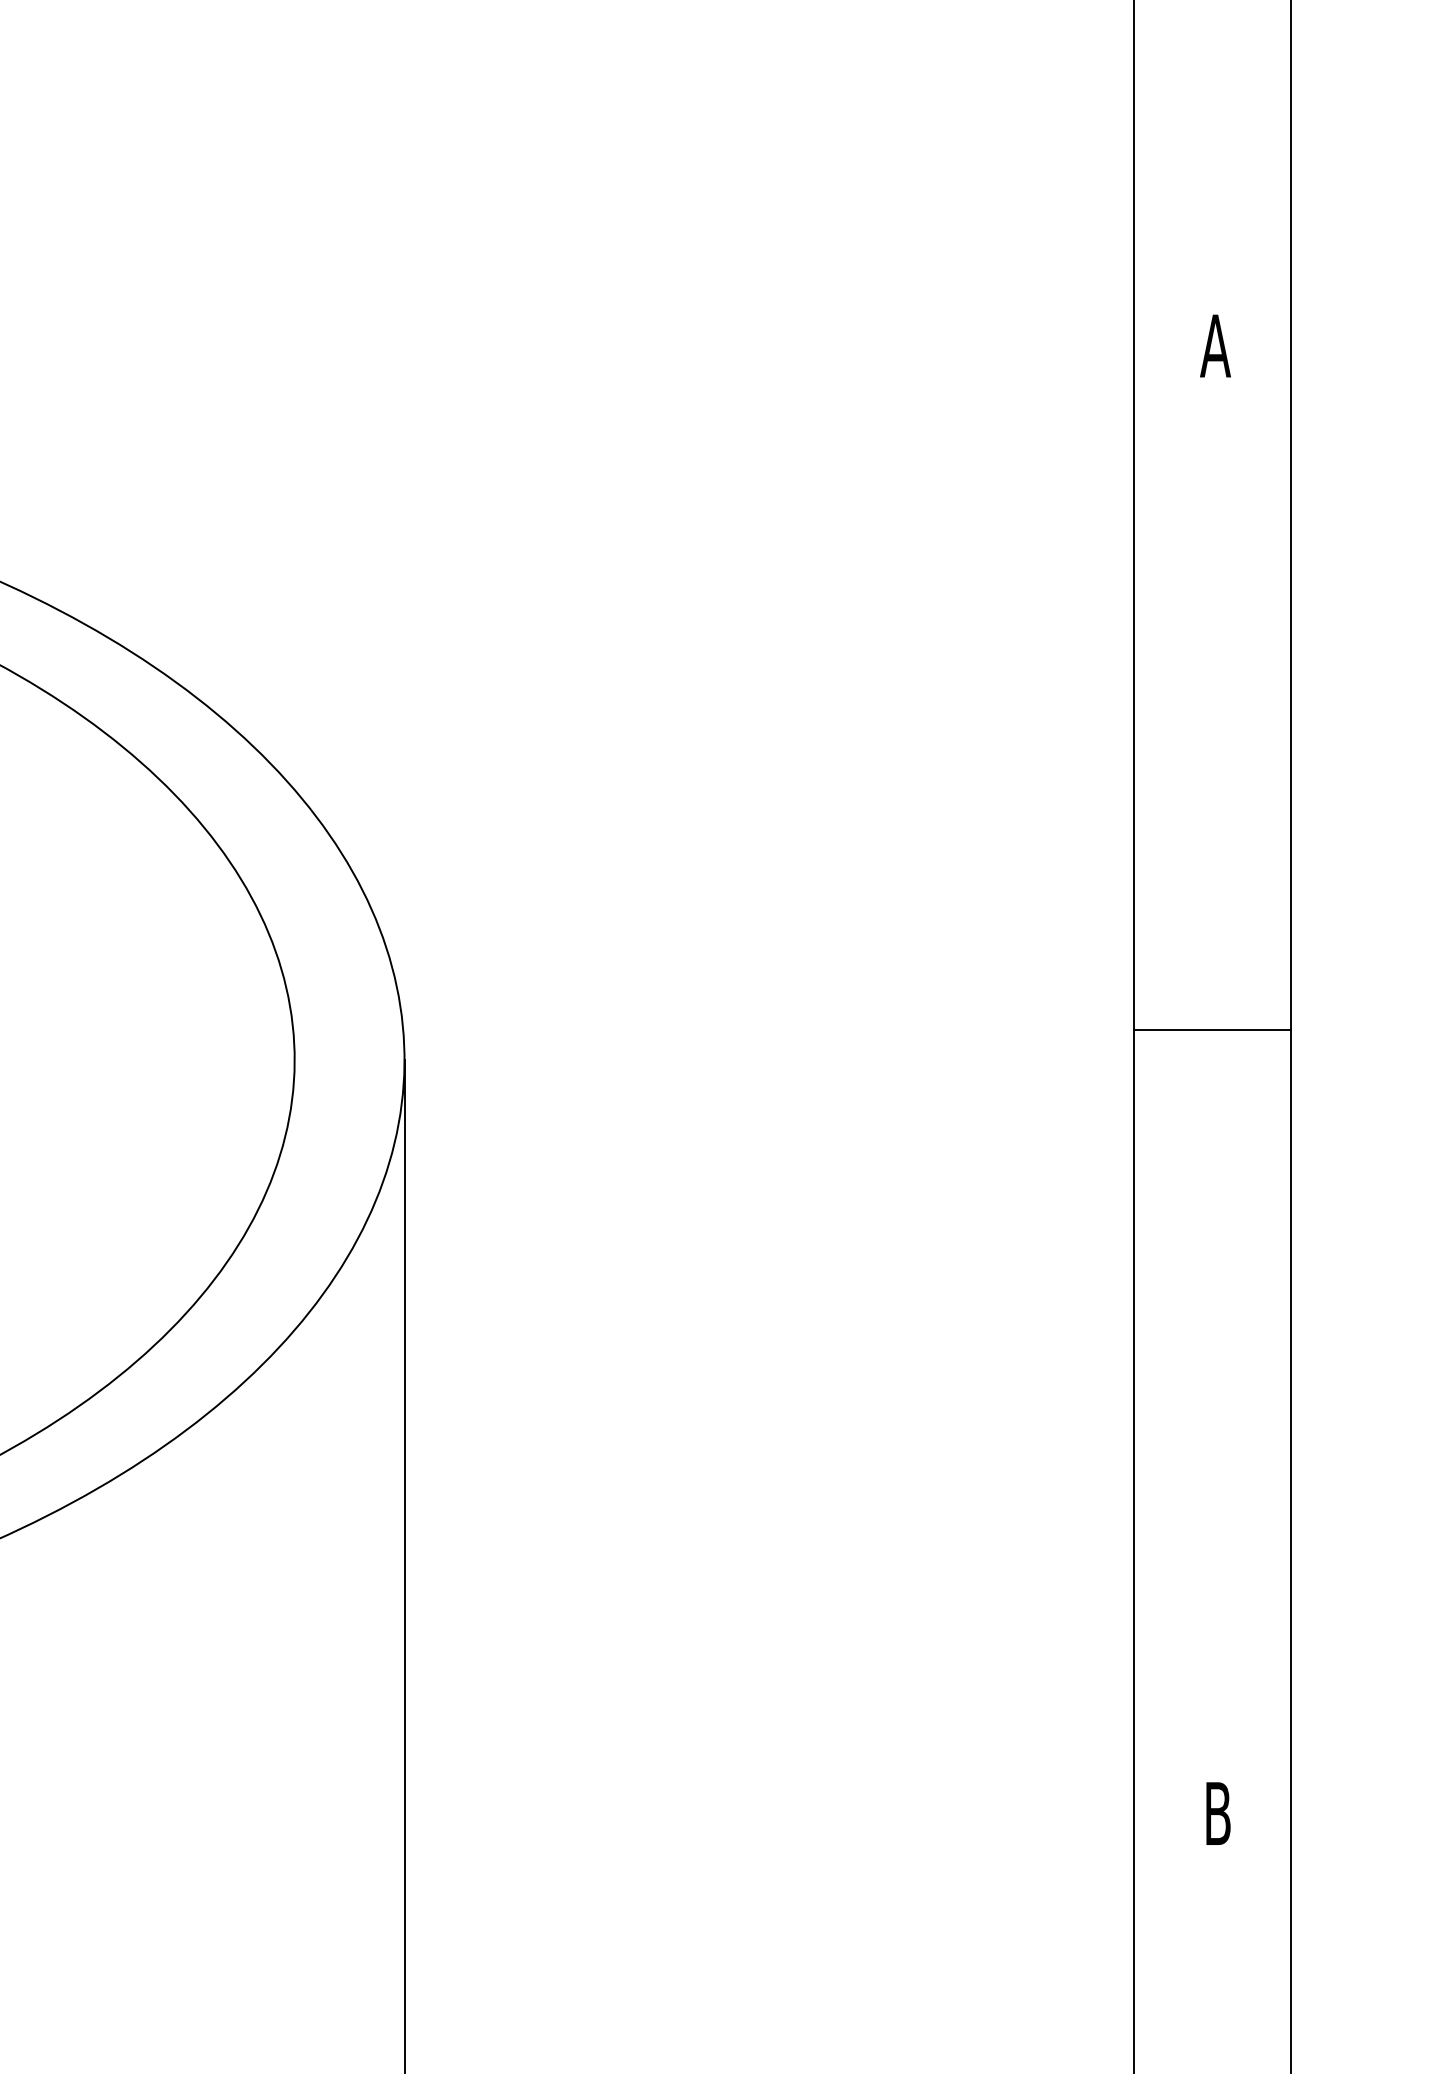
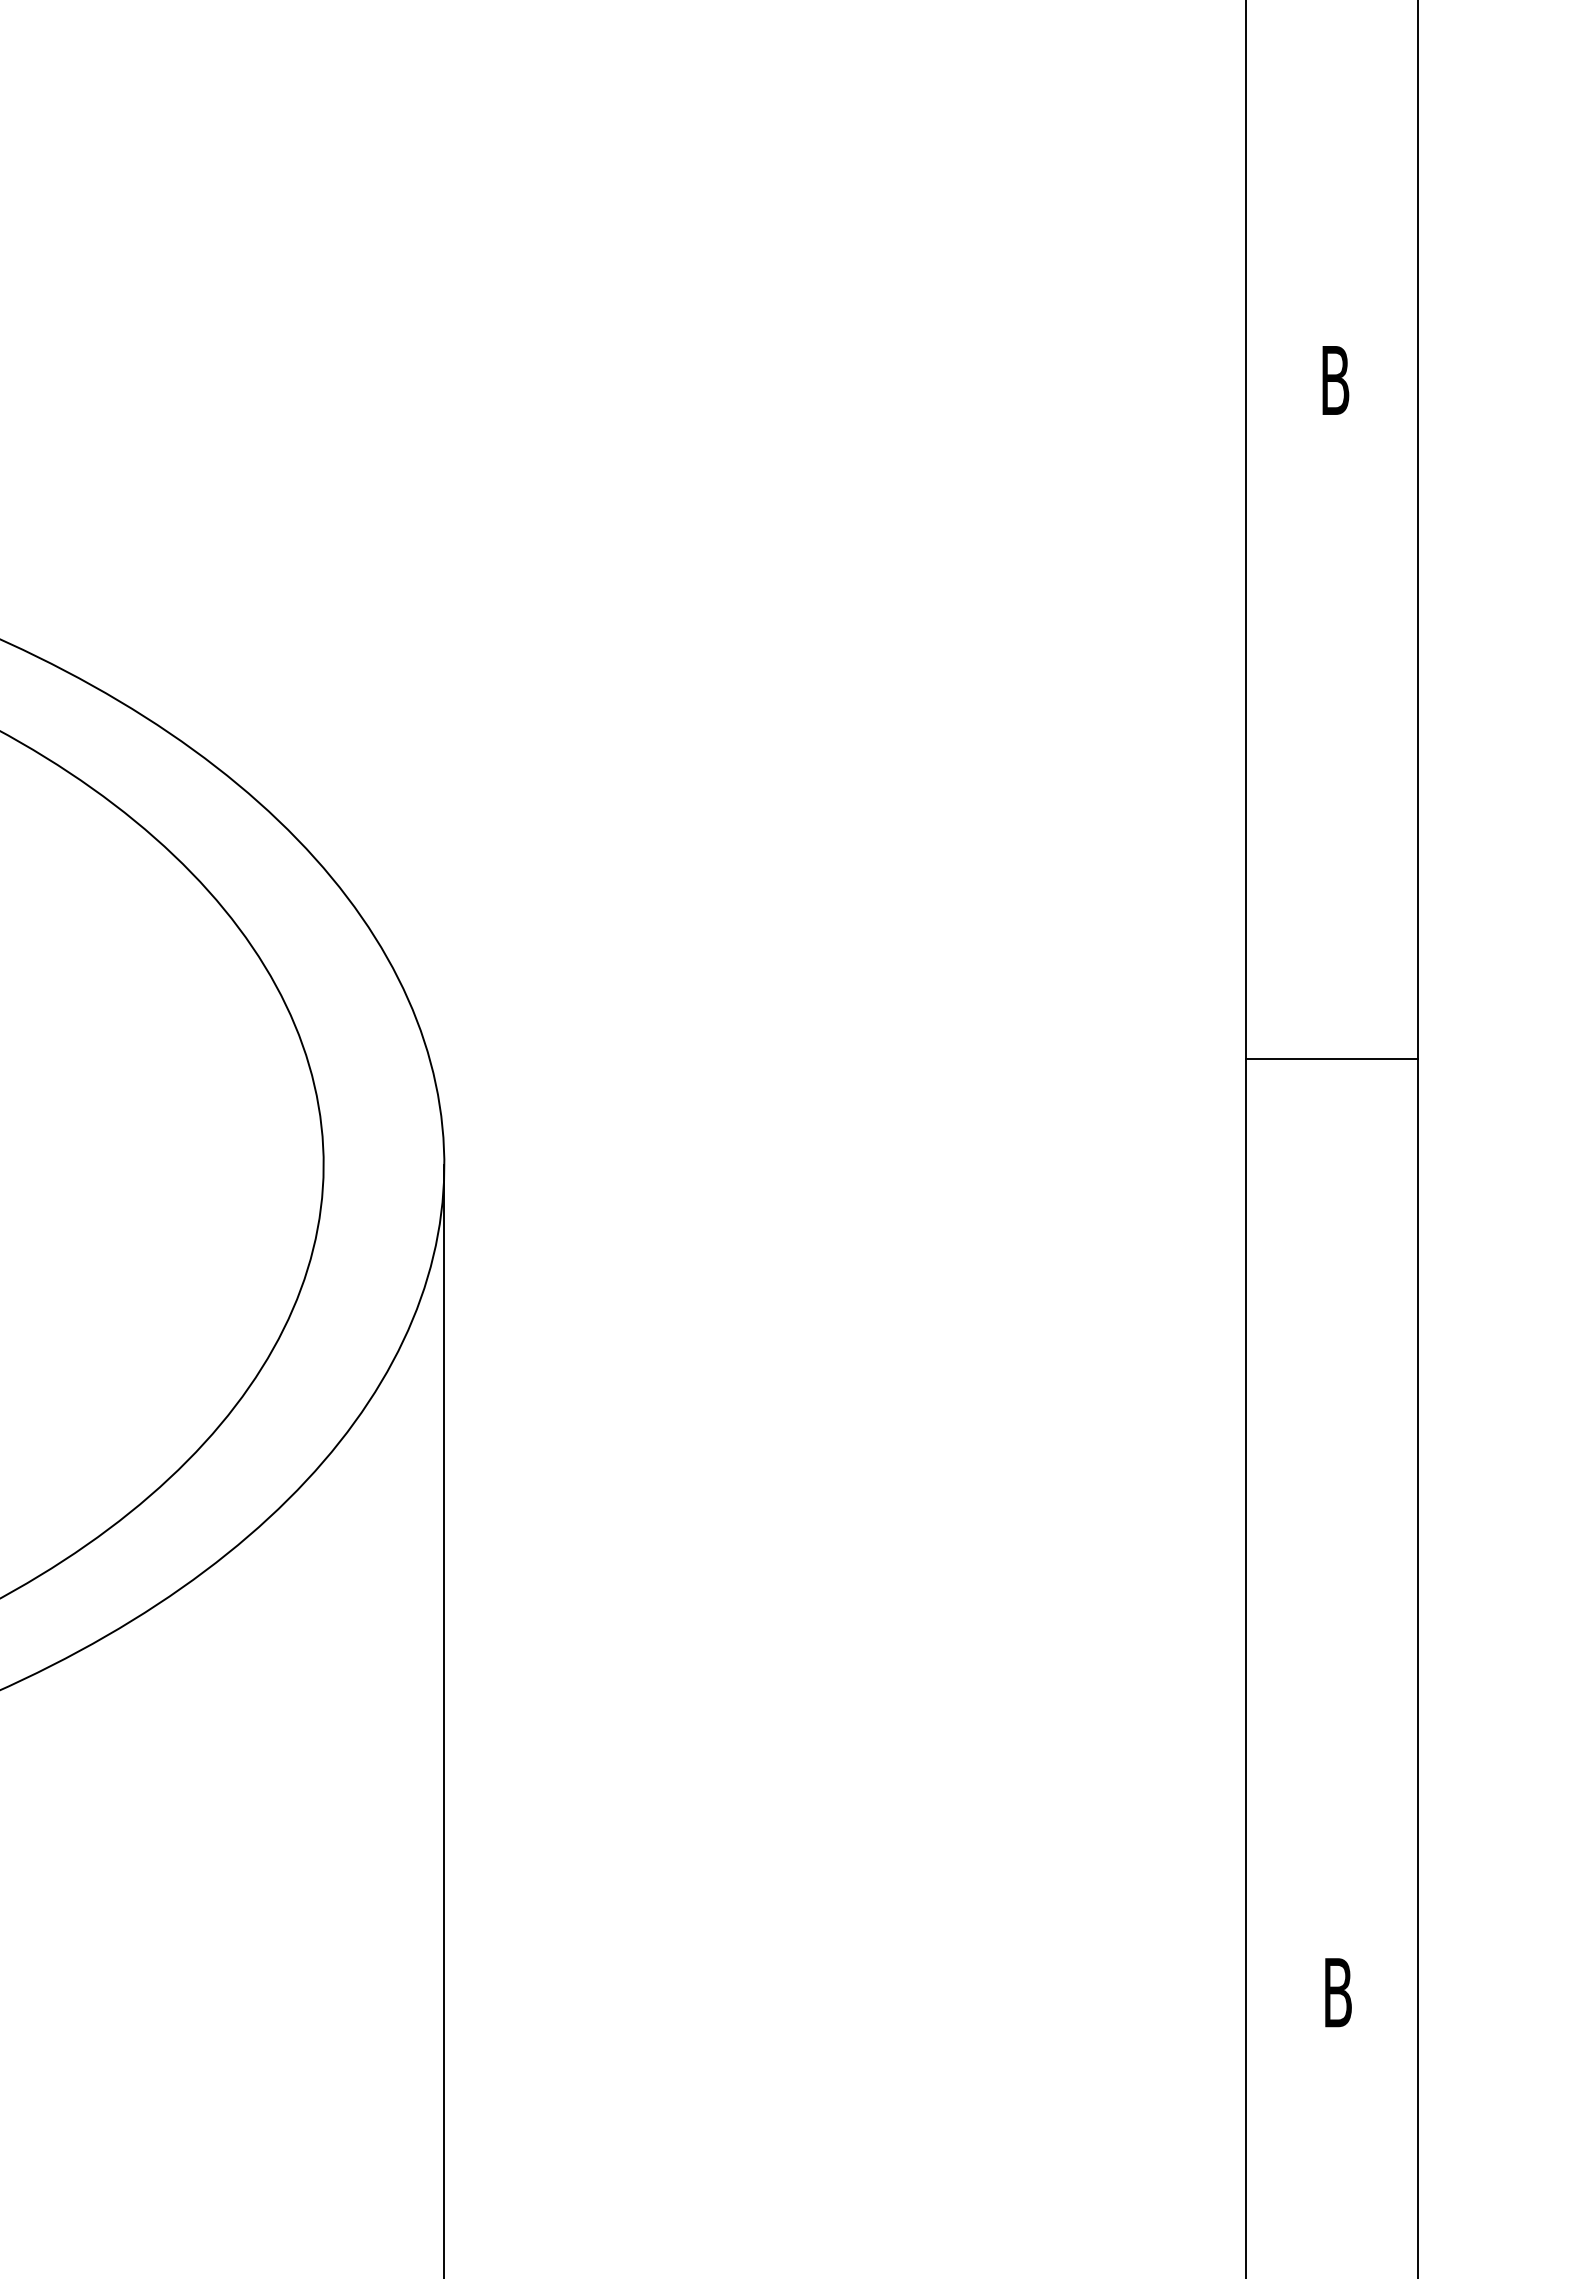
text: (1215, 346) -> (1335, 380), A -> B
line: (1212, 1029) -> (1331, 1059), moved

